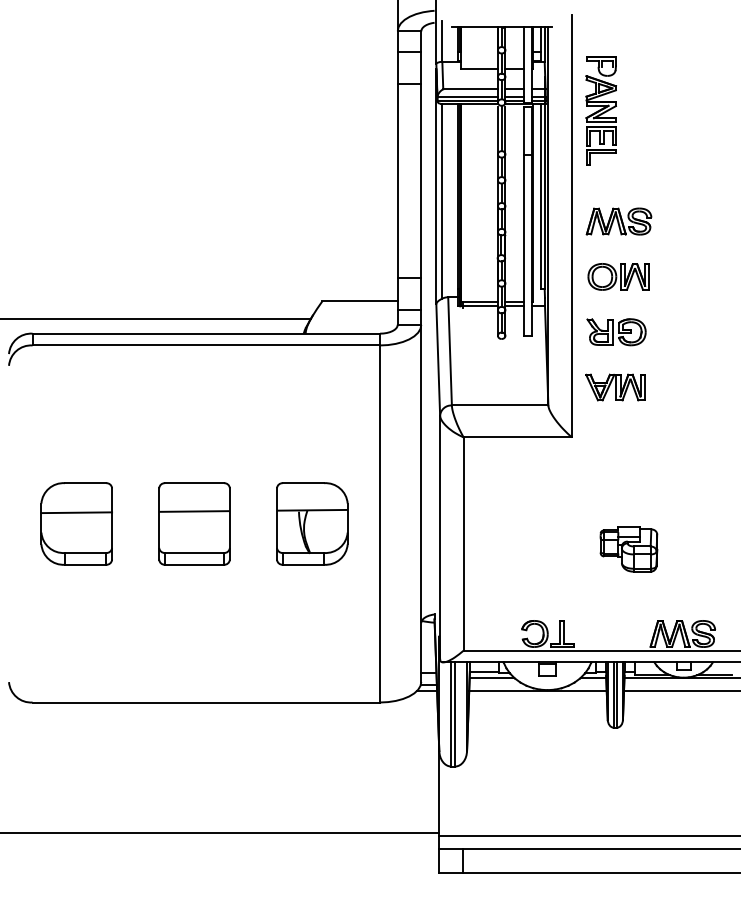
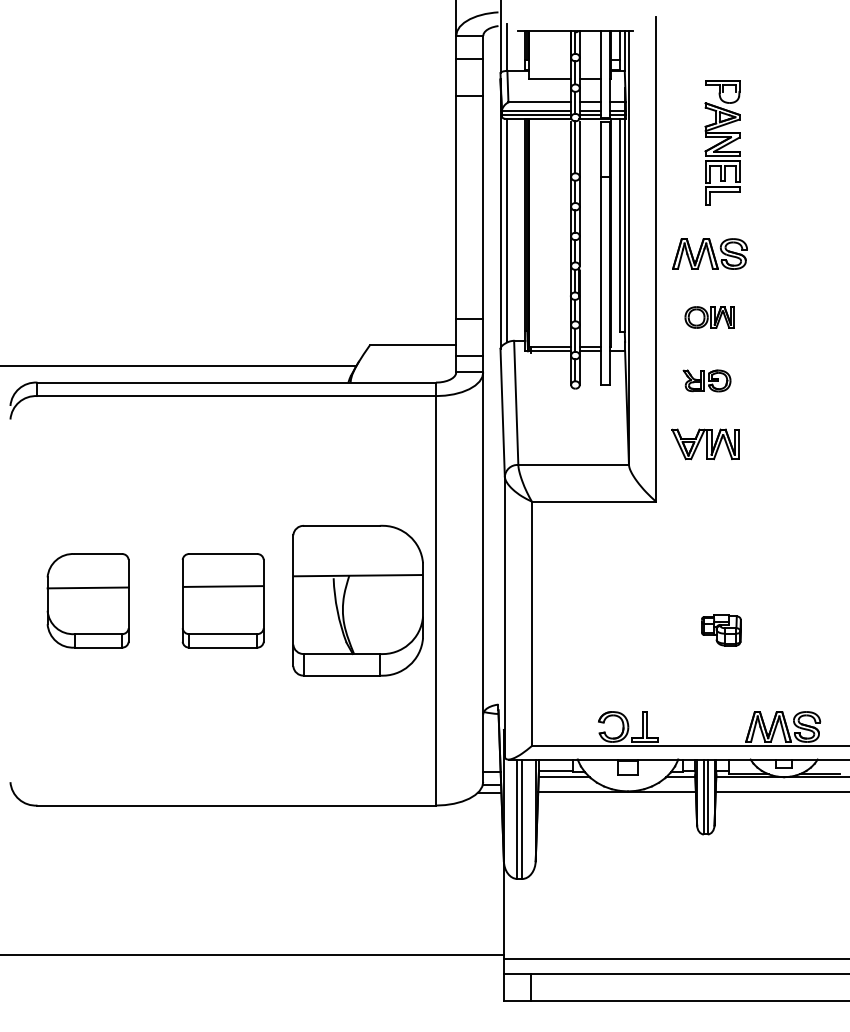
part: (601, 110) -> (722, 142), moved
part: (618, 276) -> (709, 317), size x0.7
part: (615, 331) -> (706, 380), size x0.7
part: (312, 523) -> (358, 600), size x1.6
part: (629, 549) -> (721, 630), size x0.6

